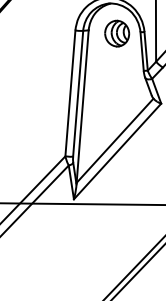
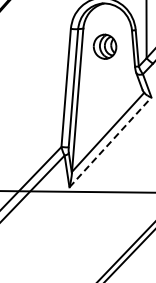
part: (116, 33) -> (104, 46), moved
line: (117, 151) -> (110, 142), solid -> dashed

